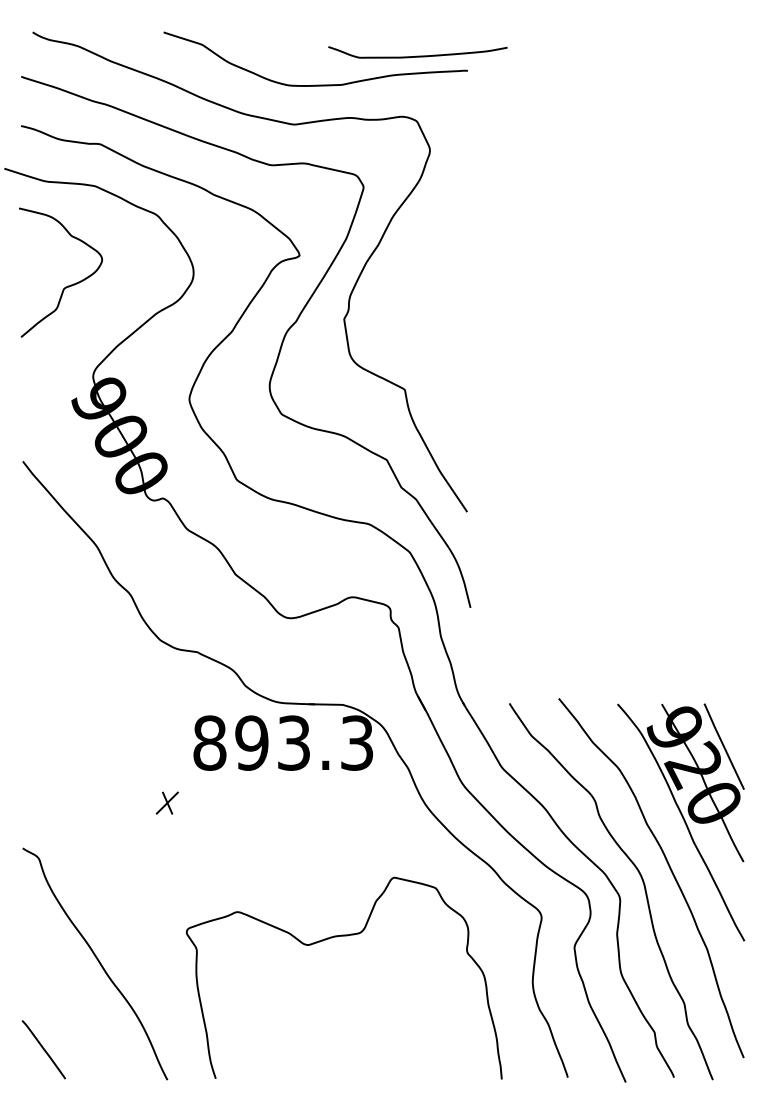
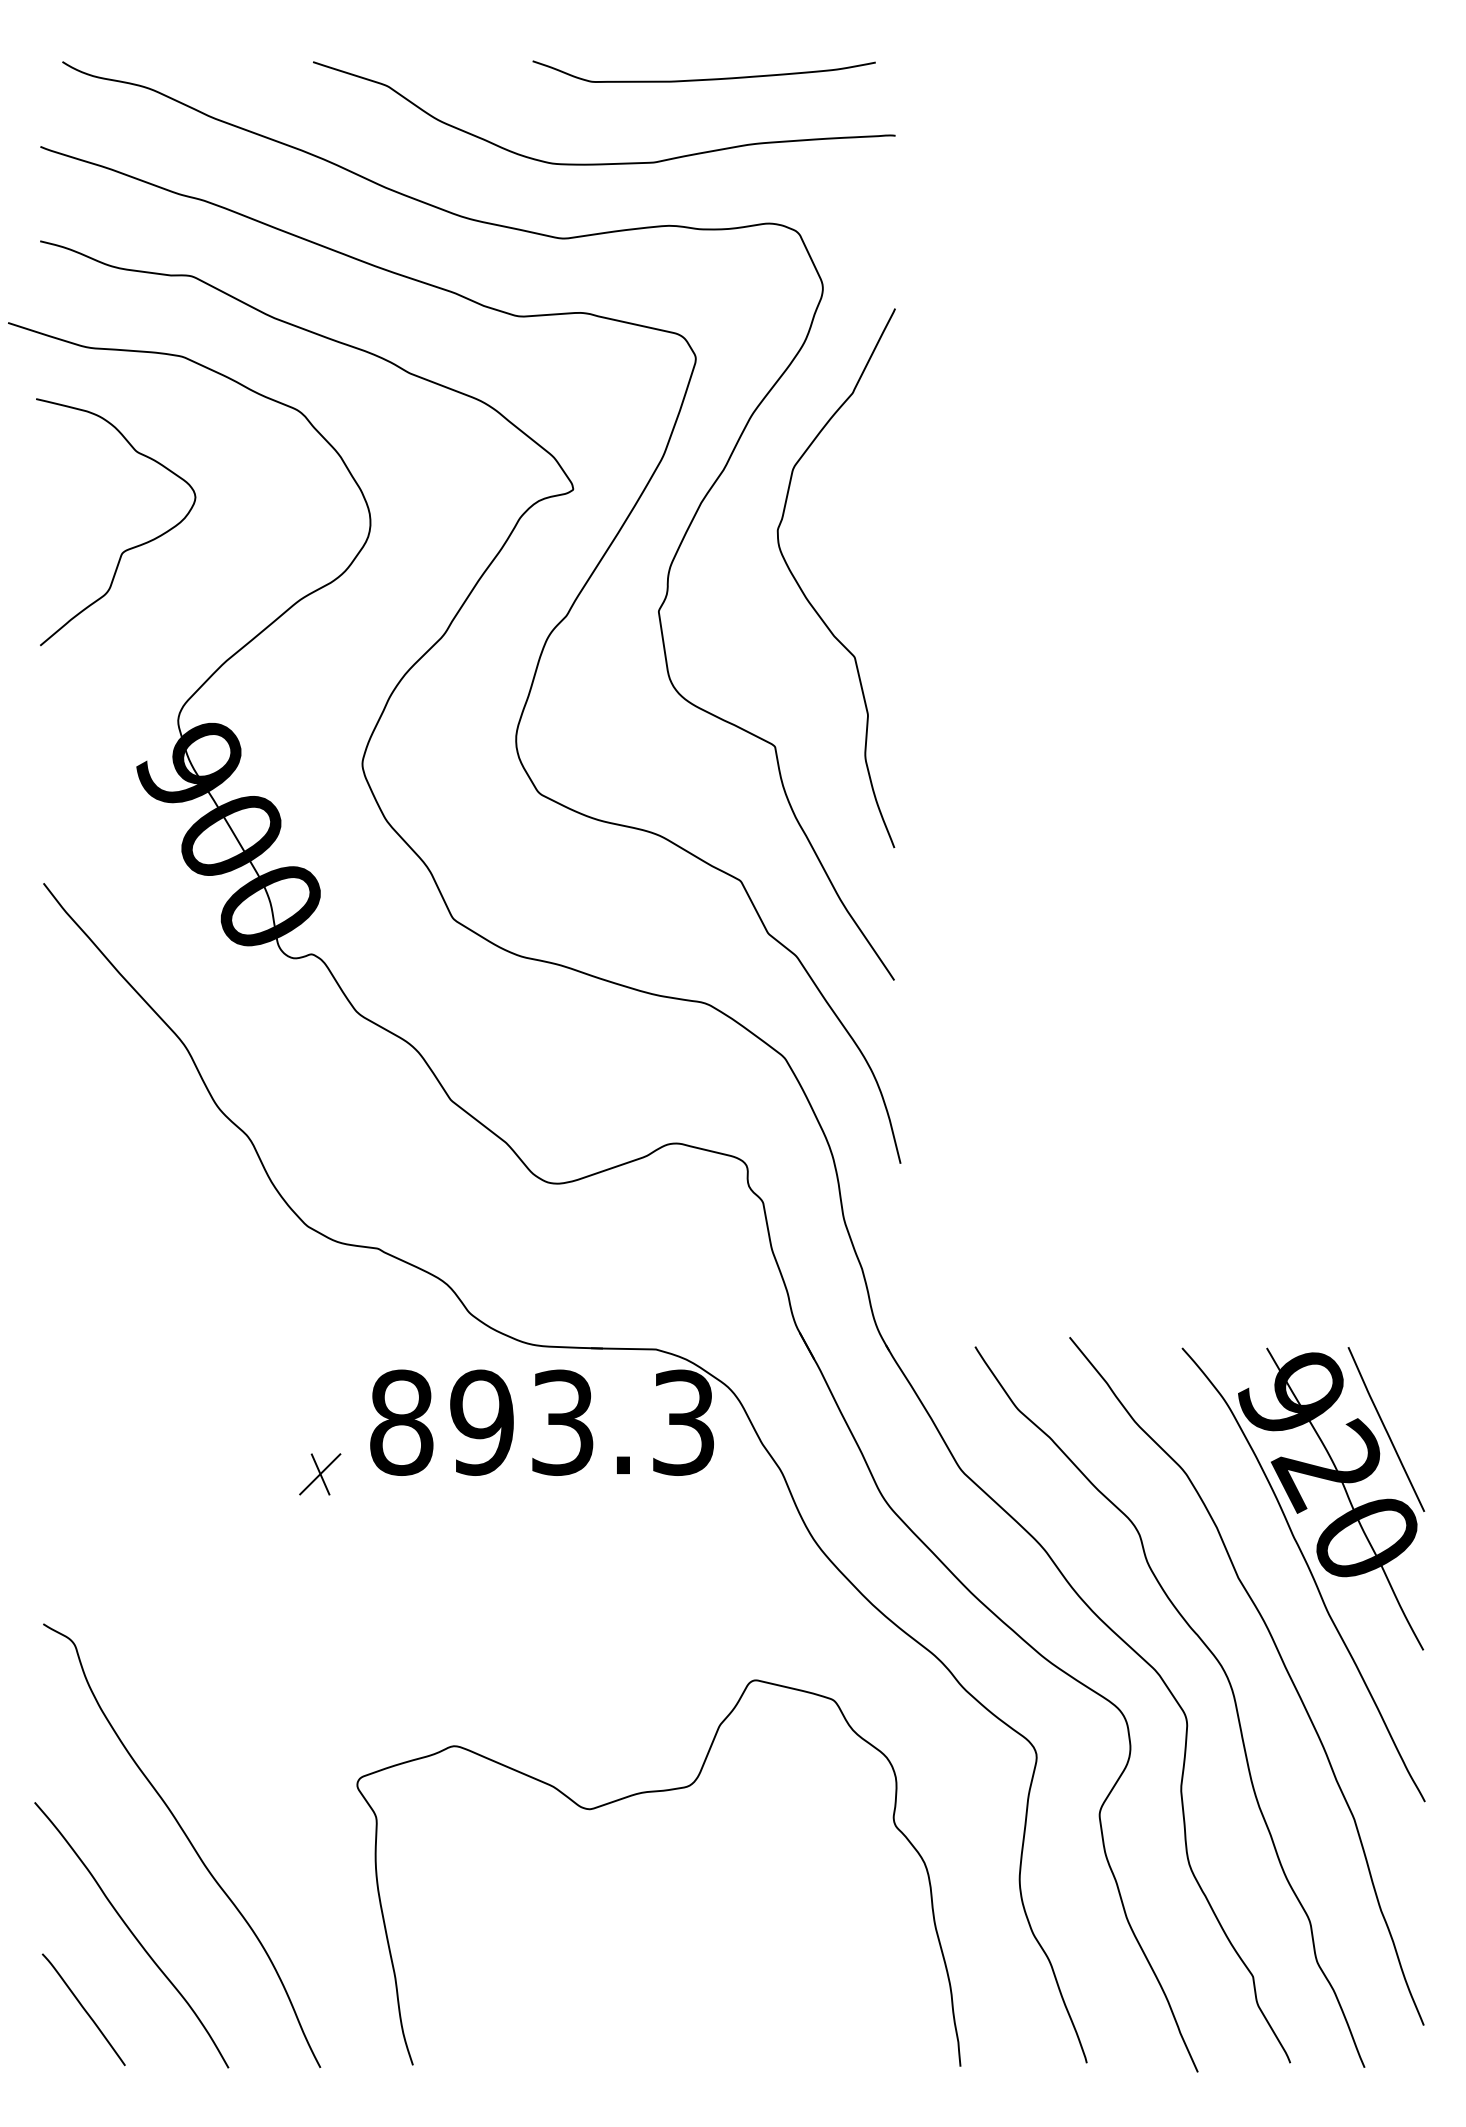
curve: (417, 55) -> (703, 77), moved
curve: (421, 310) -> (806, 594), added
part: (166, 802) -> (318, 1473), moved
curve: (68, 1010) -> (130, 1934), added

